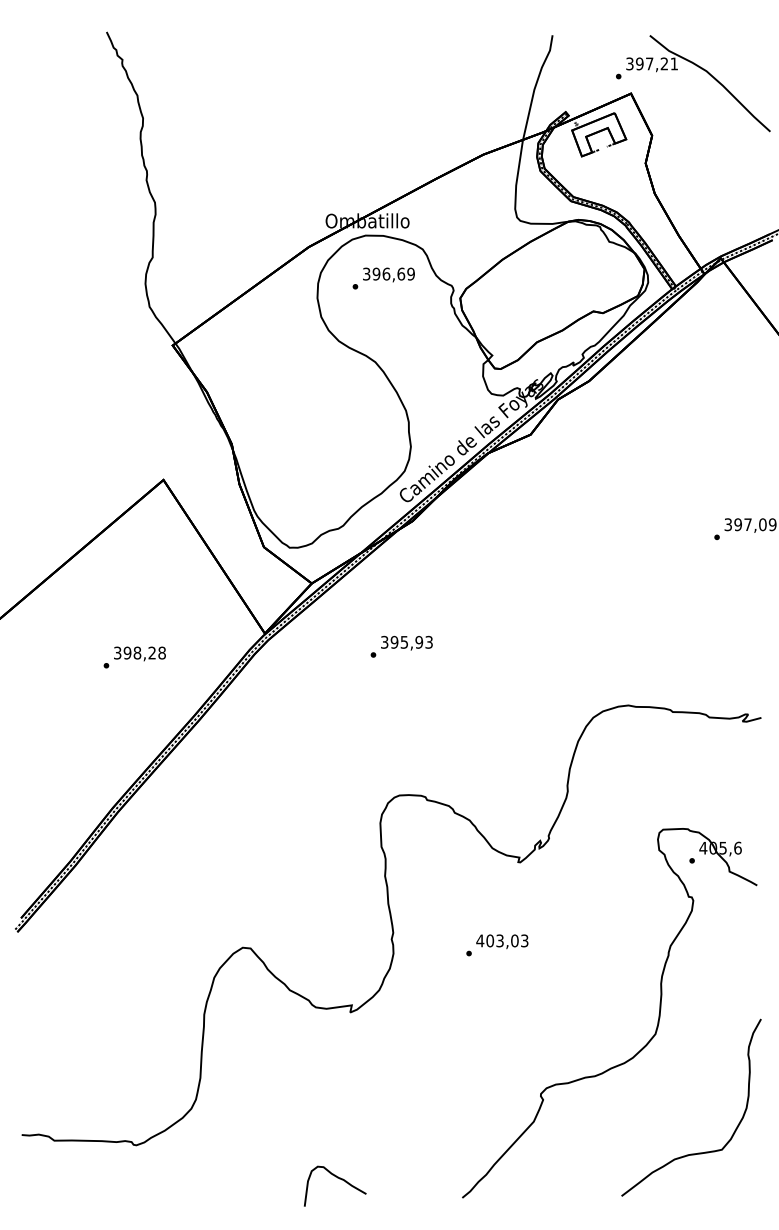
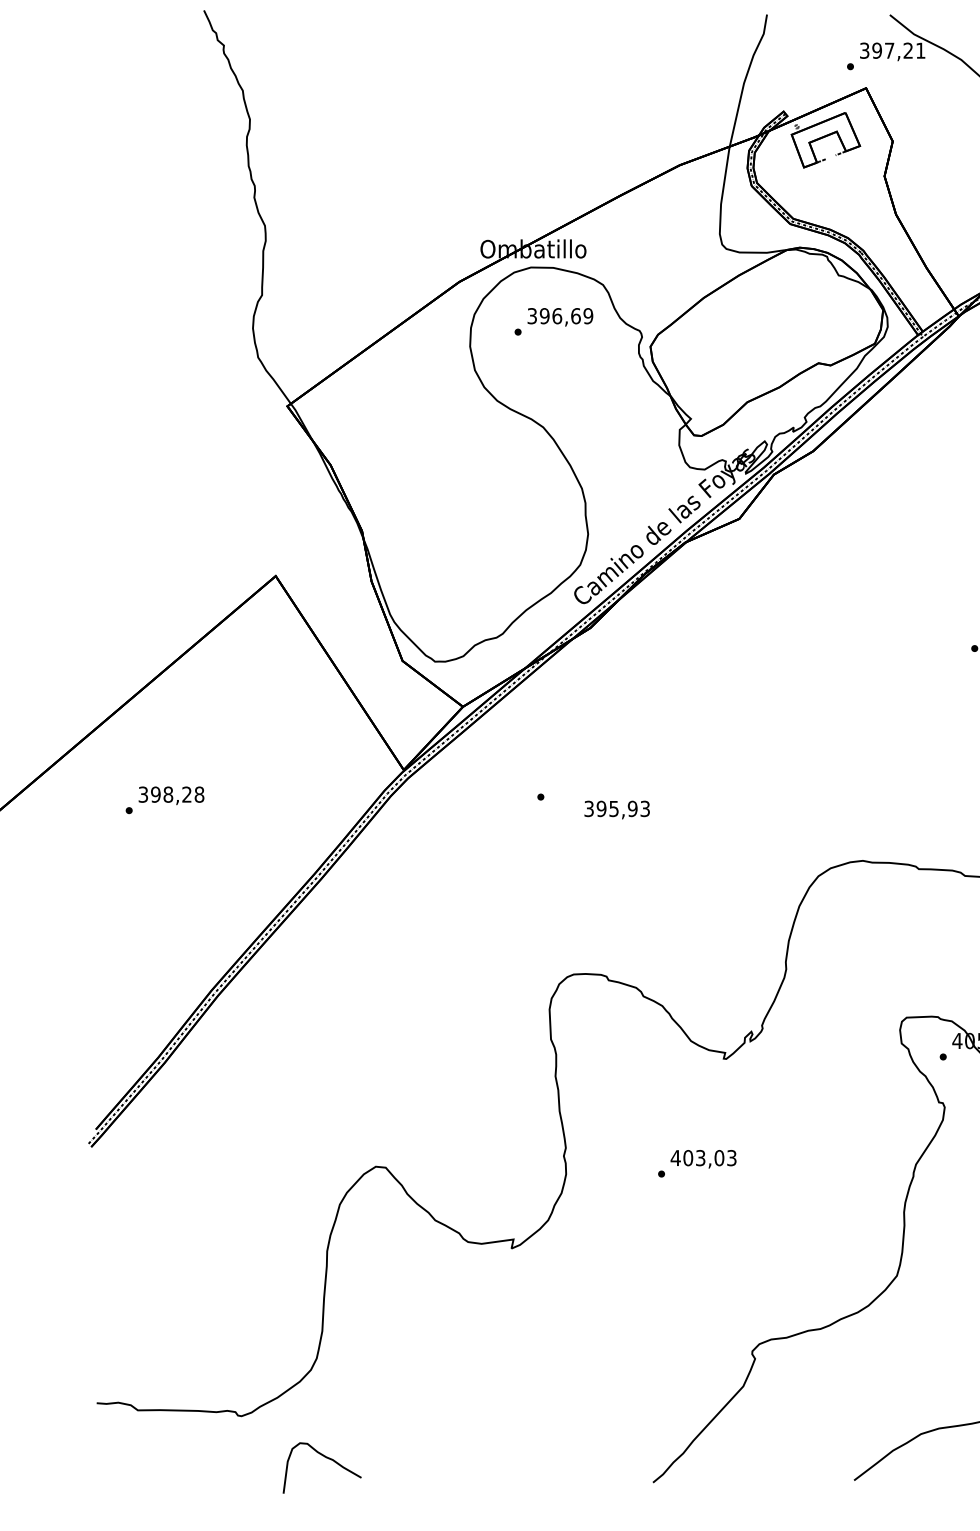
text: (406, 642) -> (616, 809), moved
text: (134, 657) -> (164, 800), moved
curve: (339, 1179) -> (327, 1459), moved

